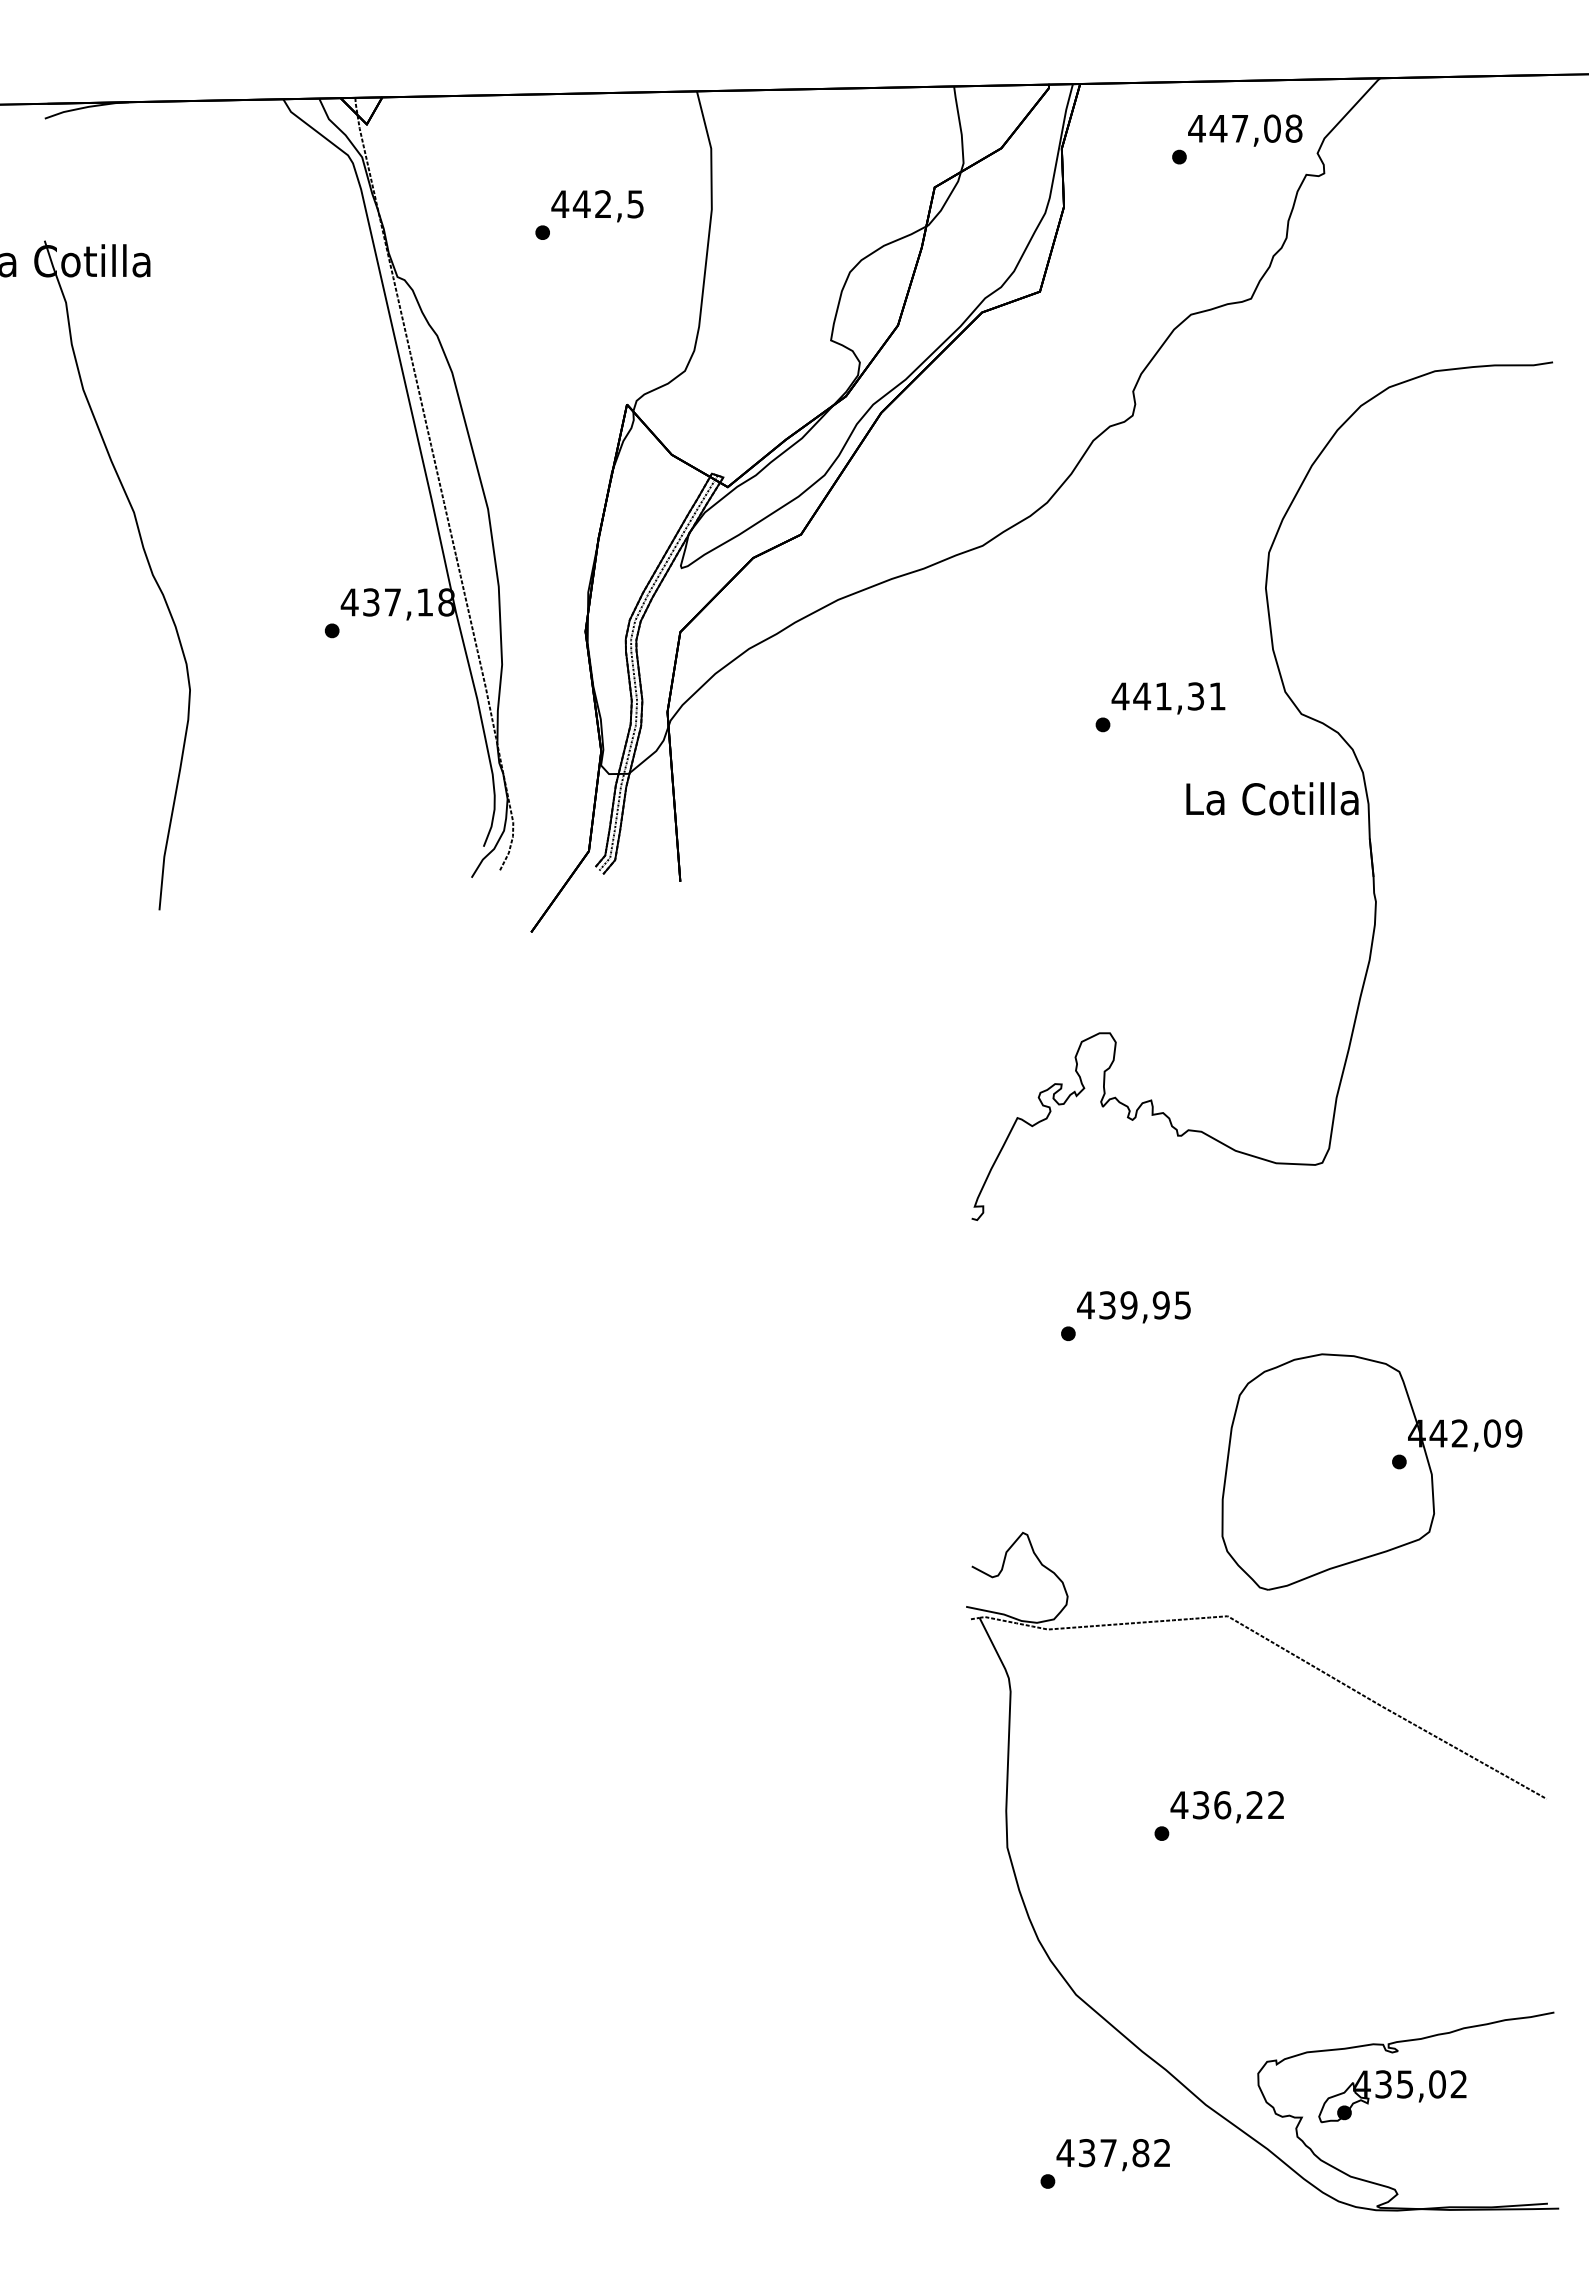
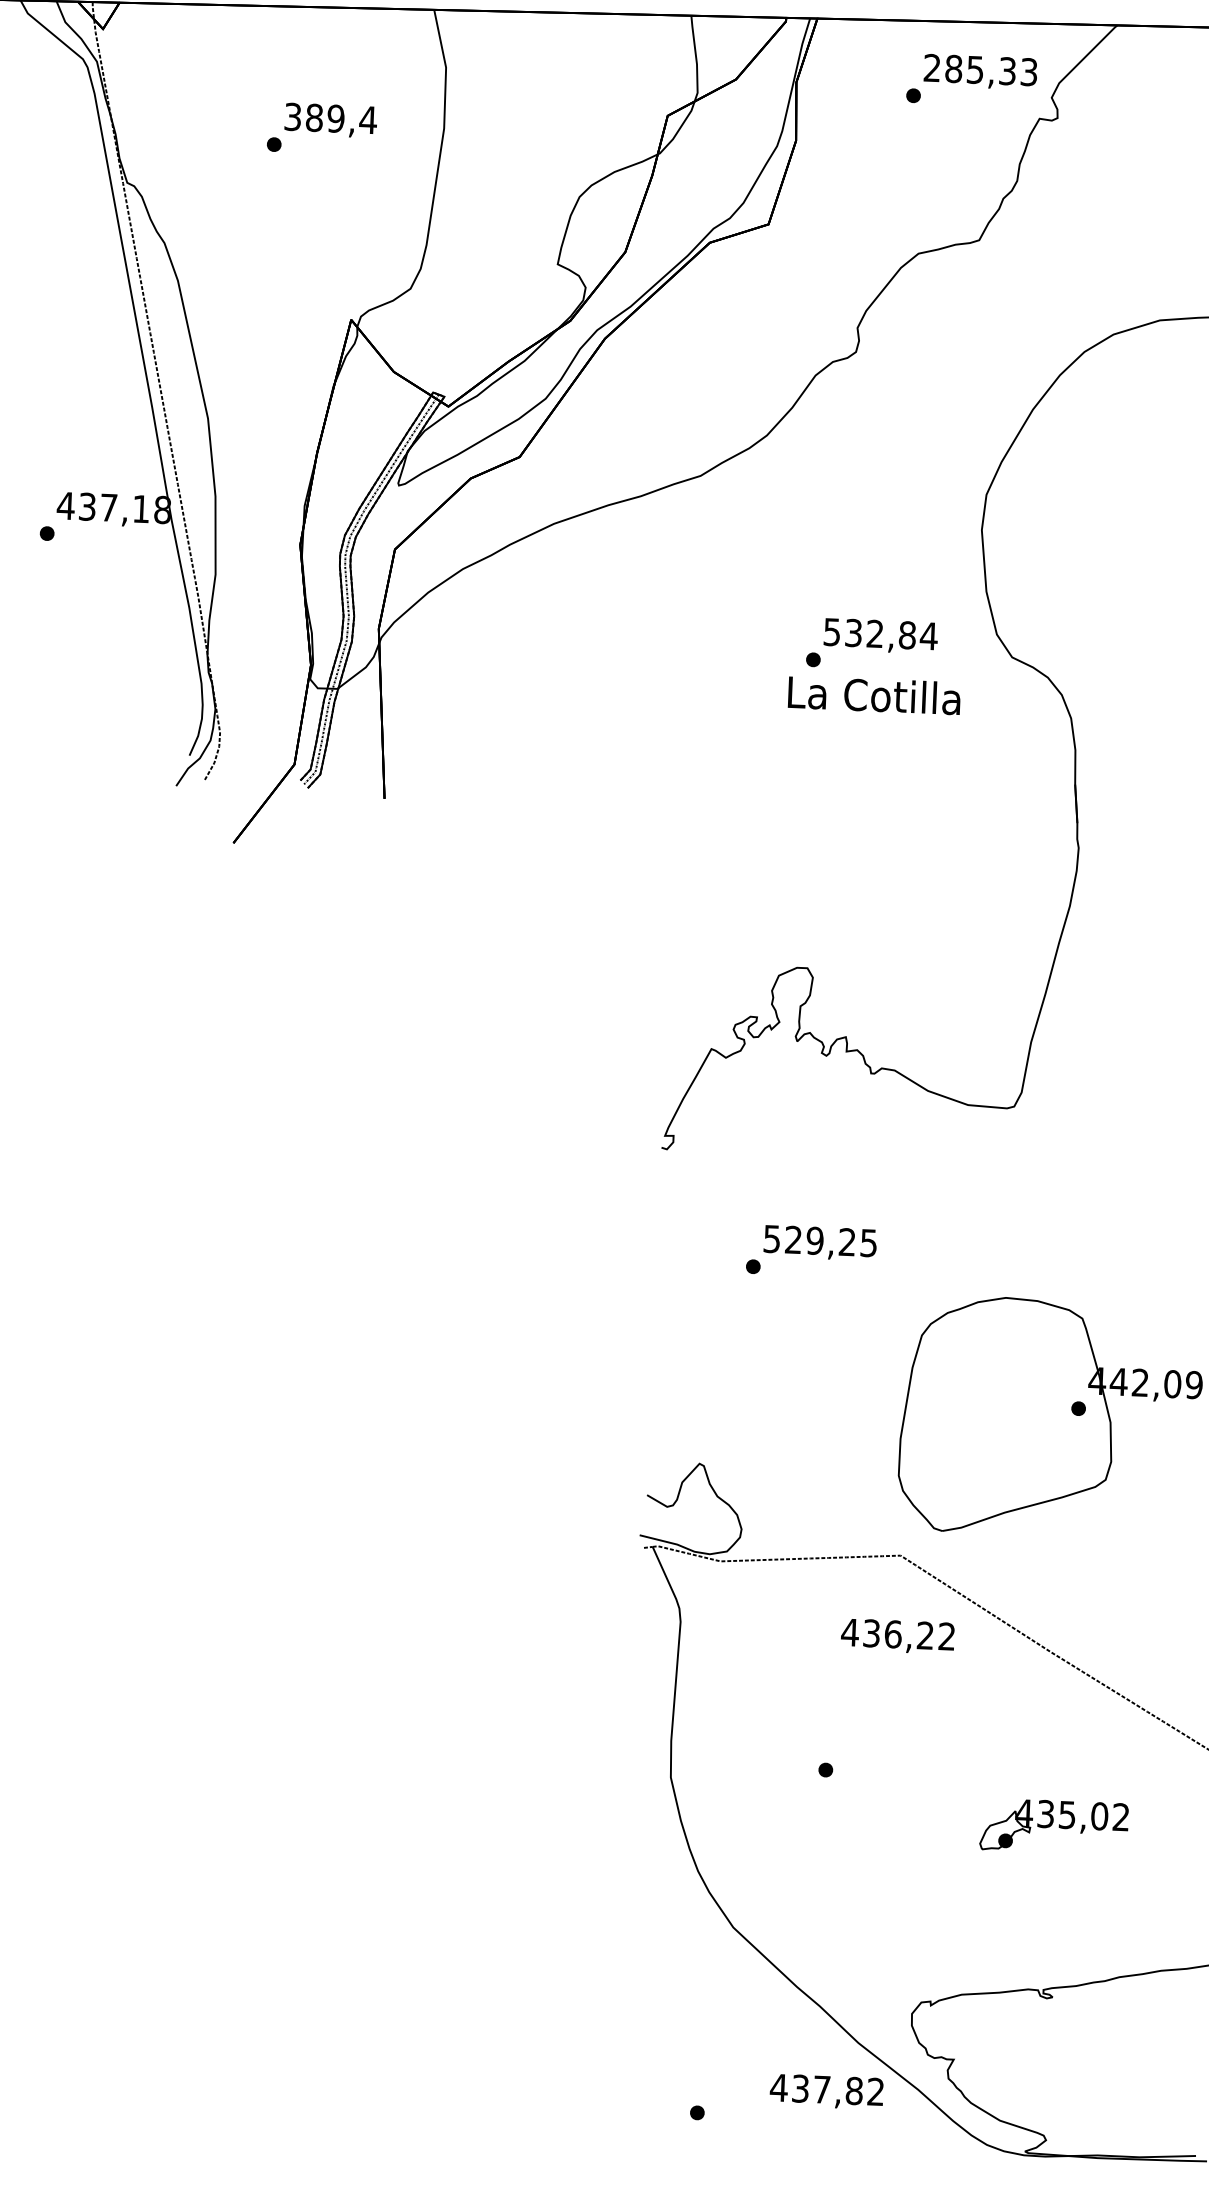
text: (1245, 128) -> (980, 69), 447,08 -> 285,33
text: (597, 204) -> (330, 118), 442,5 -> 389,4
text: (1168, 696) -> (880, 634), 441,31 -> 532,84
text: (1272, 798) -> (874, 695), moved
text: (1123, 1305) -> (809, 1240), 439,95 -> 529,25
text: (1226, 1807) -> (897, 1636), moved
part: (1392, 2096) -> (1054, 1826), moved
text: (1112, 2155) -> (825, 2092), moved

